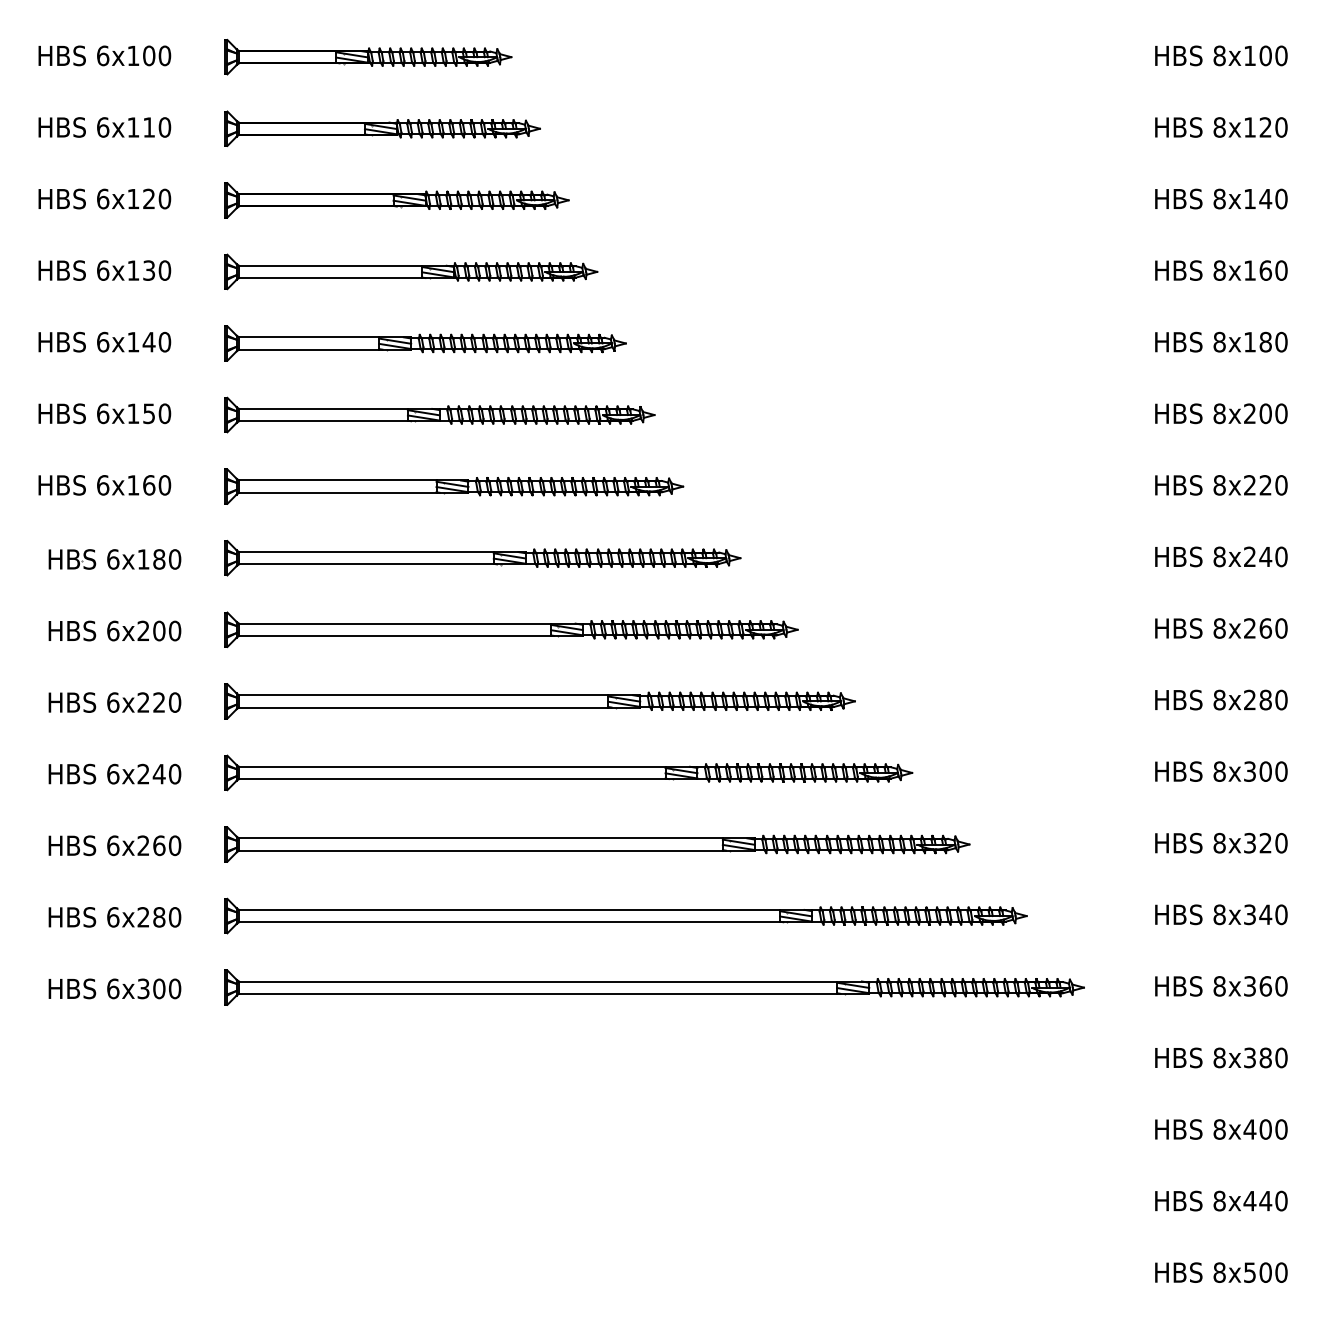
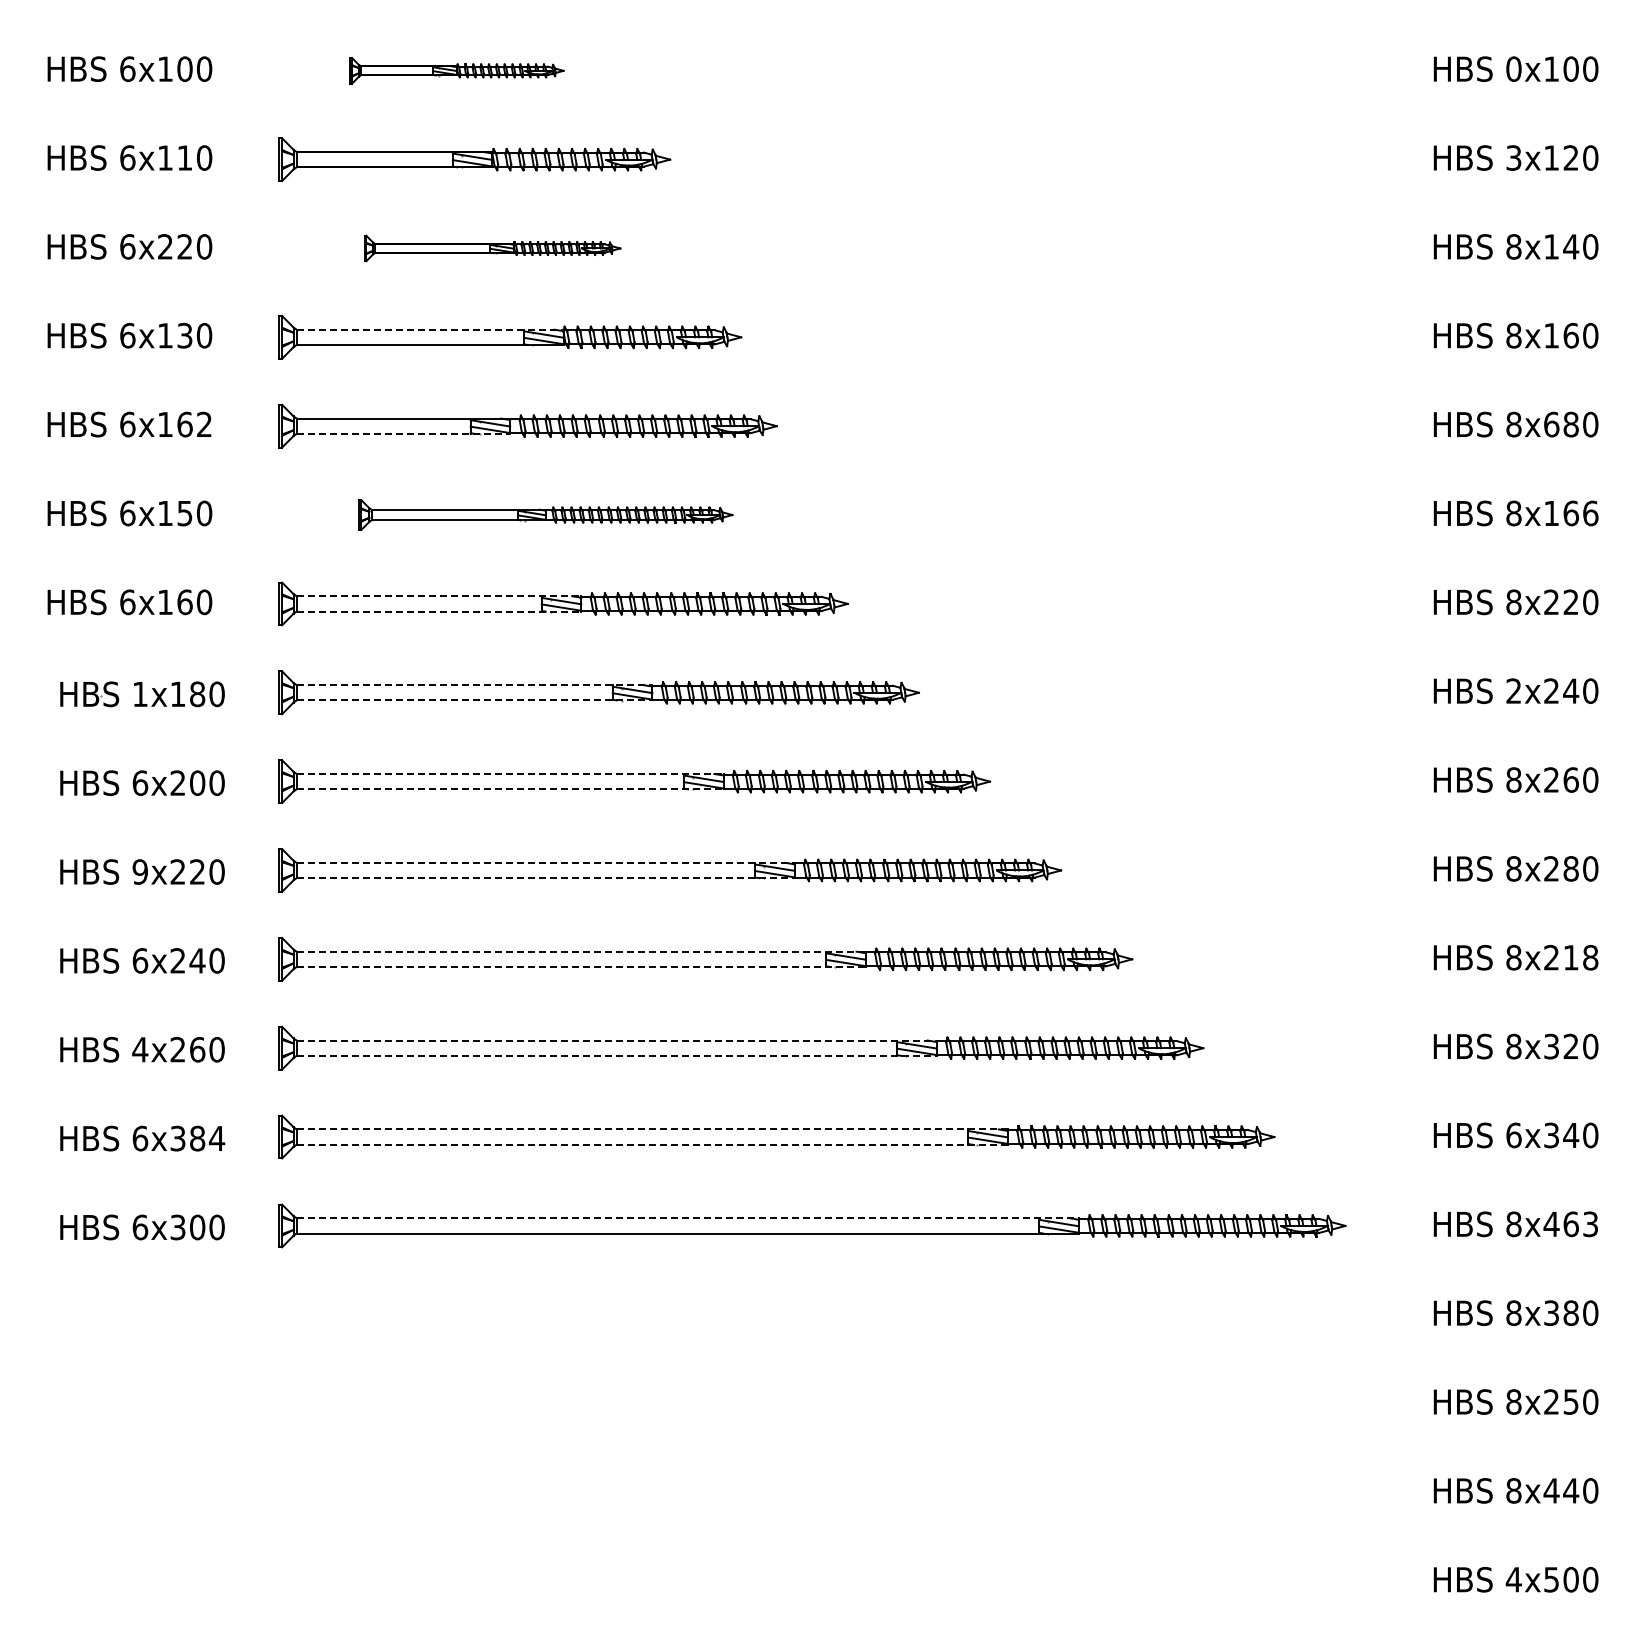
text: (1219, 55) -> (1513, 68), 8x100 -> 0x100
part: (367, 56) -> (456, 70), size x0.6
text: (1219, 127) -> (1513, 157), 8x120 -> 3x120
text: (133, 198) -> (165, 246), 6x120 -> 6x220
part: (396, 200) -> (492, 248), size x0.6
line: (346, 265) -> (430, 329), solid -> dashed
text: (156, 342) -> (194, 424), 6x140 -> 6x162
text: (1249, 342) -> (1551, 424), 8x180 -> 8x680
line: (325, 349) -> (403, 433), solid -> dashed
text: (1266, 413) -> (1571, 513), 8x200 -> 8x166
part: (439, 414) -> (545, 514), size x0.7
line: (354, 480) -> (439, 596), solid -> dashed
line: (354, 492) -> (439, 611), solid -> dashed
line: (382, 552) -> (474, 685), solid -> dashed
text: (1219, 556) -> (1513, 690), 8x240 -> 2x240
text: (113, 559) -> (140, 694), 6x180 -> 1x180
line: (382, 564) -> (474, 700), solid -> dashed
line: (411, 623) -> (510, 773), solid -> dashed
line: (411, 636) -> (510, 789), solid -> dashed
line: (439, 694) -> (545, 862), solid -> dashed
text: (113, 702) -> (140, 871), 6x220 -> 9x220
line: (439, 707) -> (545, 878), solid -> dashed
line: (468, 766) -> (581, 951), solid -> dashed
text: (1266, 771) -> (1571, 957), 8x300 -> 8x218
line: (468, 778) -> (581, 966), solid -> dashed
line: (497, 838) -> (617, 1040), solid -> dashed
text: (113, 845) -> (140, 1049), 6x260 -> 4x260
line: (497, 850) -> (617, 1055), solid -> dashed
line: (525, 909) -> (652, 1129), solid -> dashed
text: (1219, 914) -> (1513, 1135), 8x340 -> 6x340
text: (159, 917) -> (197, 1138), 6x280 -> 6x384
line: (525, 922) -> (652, 1144), solid -> dashed
line: (554, 981) -> (688, 1218), solid -> dashed
text: (1265, 986) -> (1570, 1224), 8x360 -> 8x463
text: (1257, 1129) -> (1560, 1401), 8x400 -> 8x250
text: (1219, 1272) -> (1513, 1579), 8x500 -> 4x500

